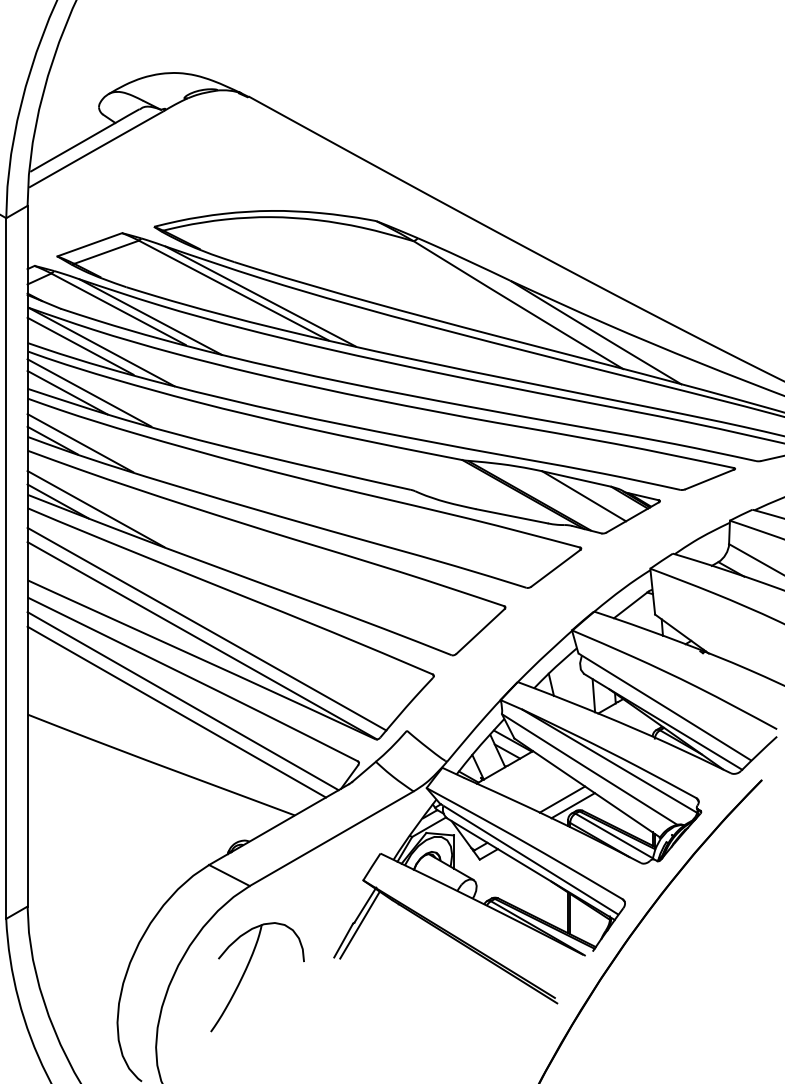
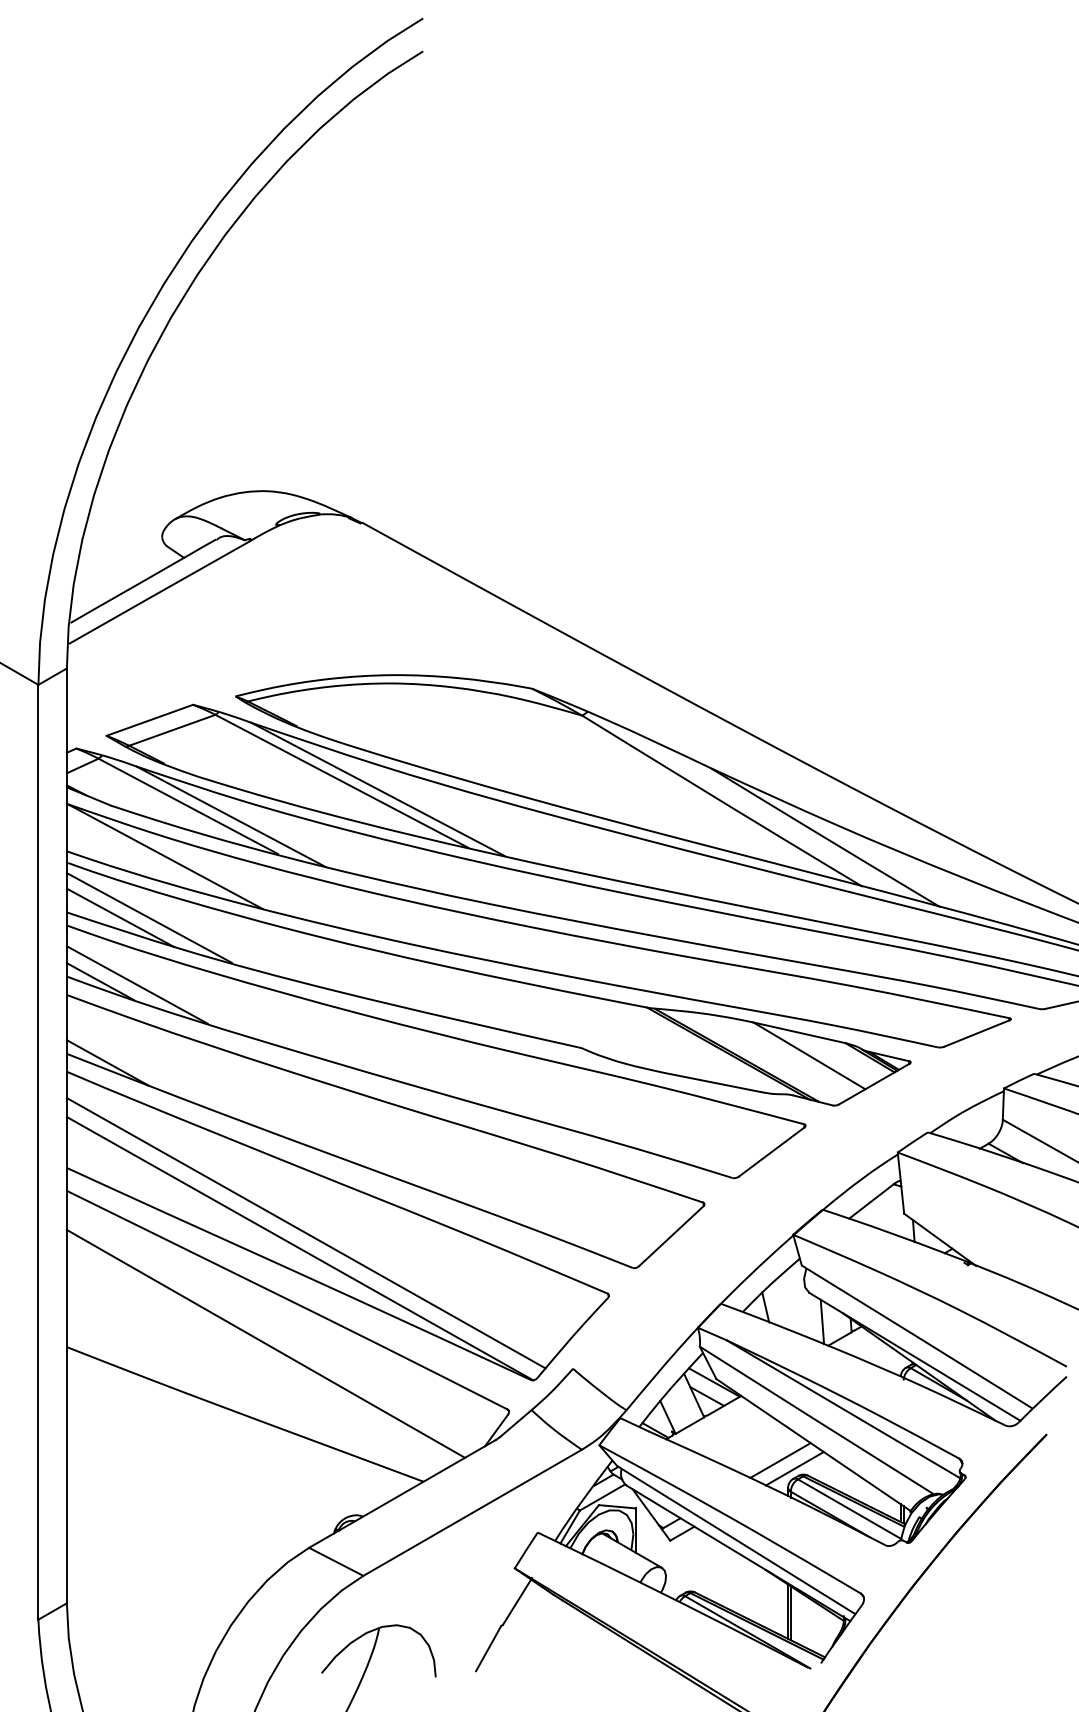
line: (80, 346) -> (137, 855), removed
line: (95, 508) -> (157, 1072), removed
line: (182, 701) -> (273, 1329), removed
line: (360, 924) -> (510, 1627), removed

